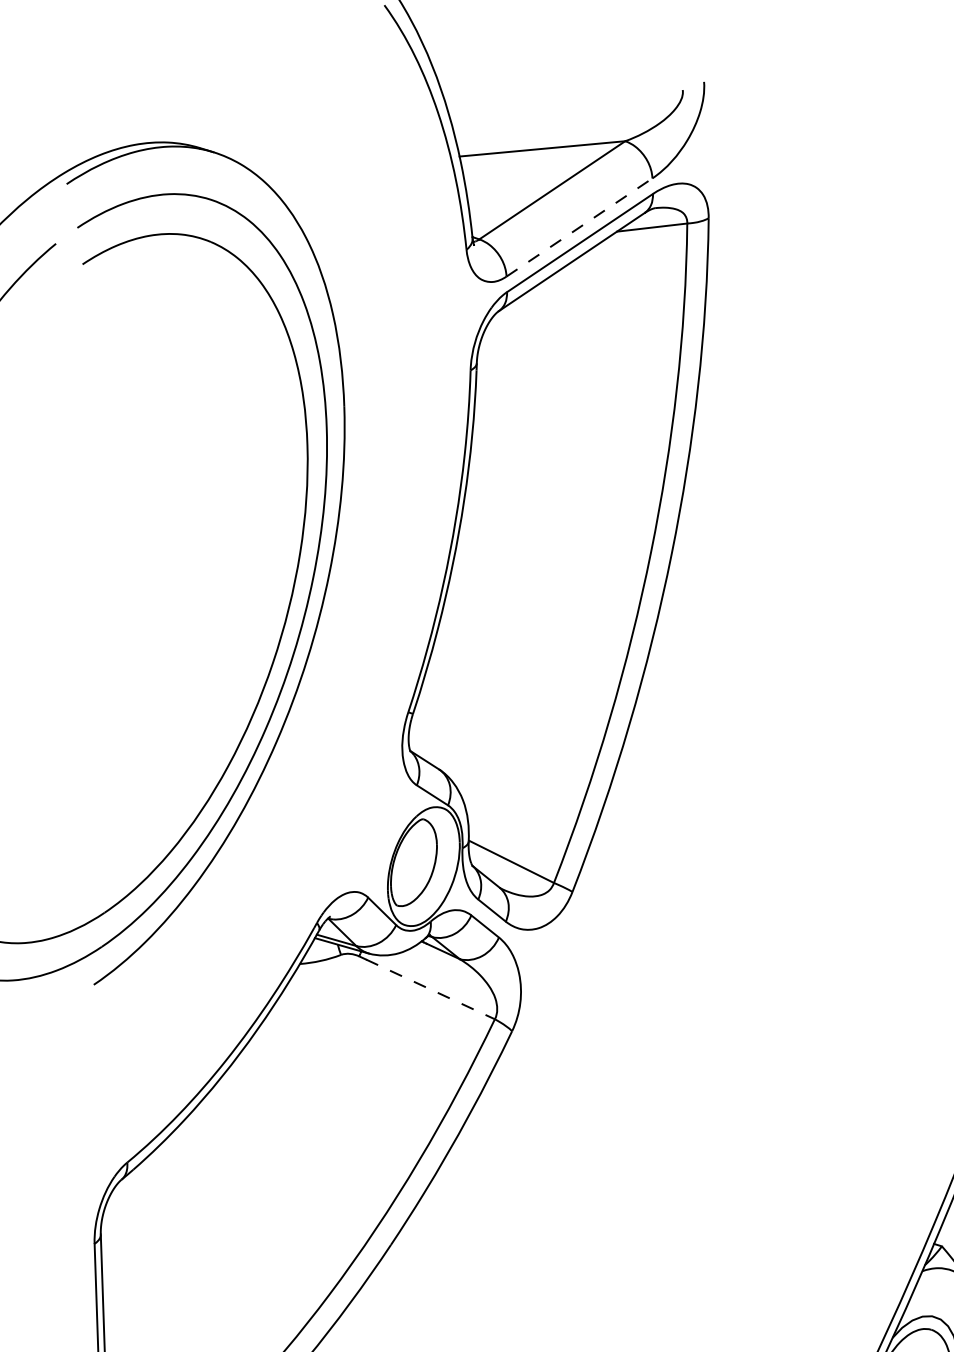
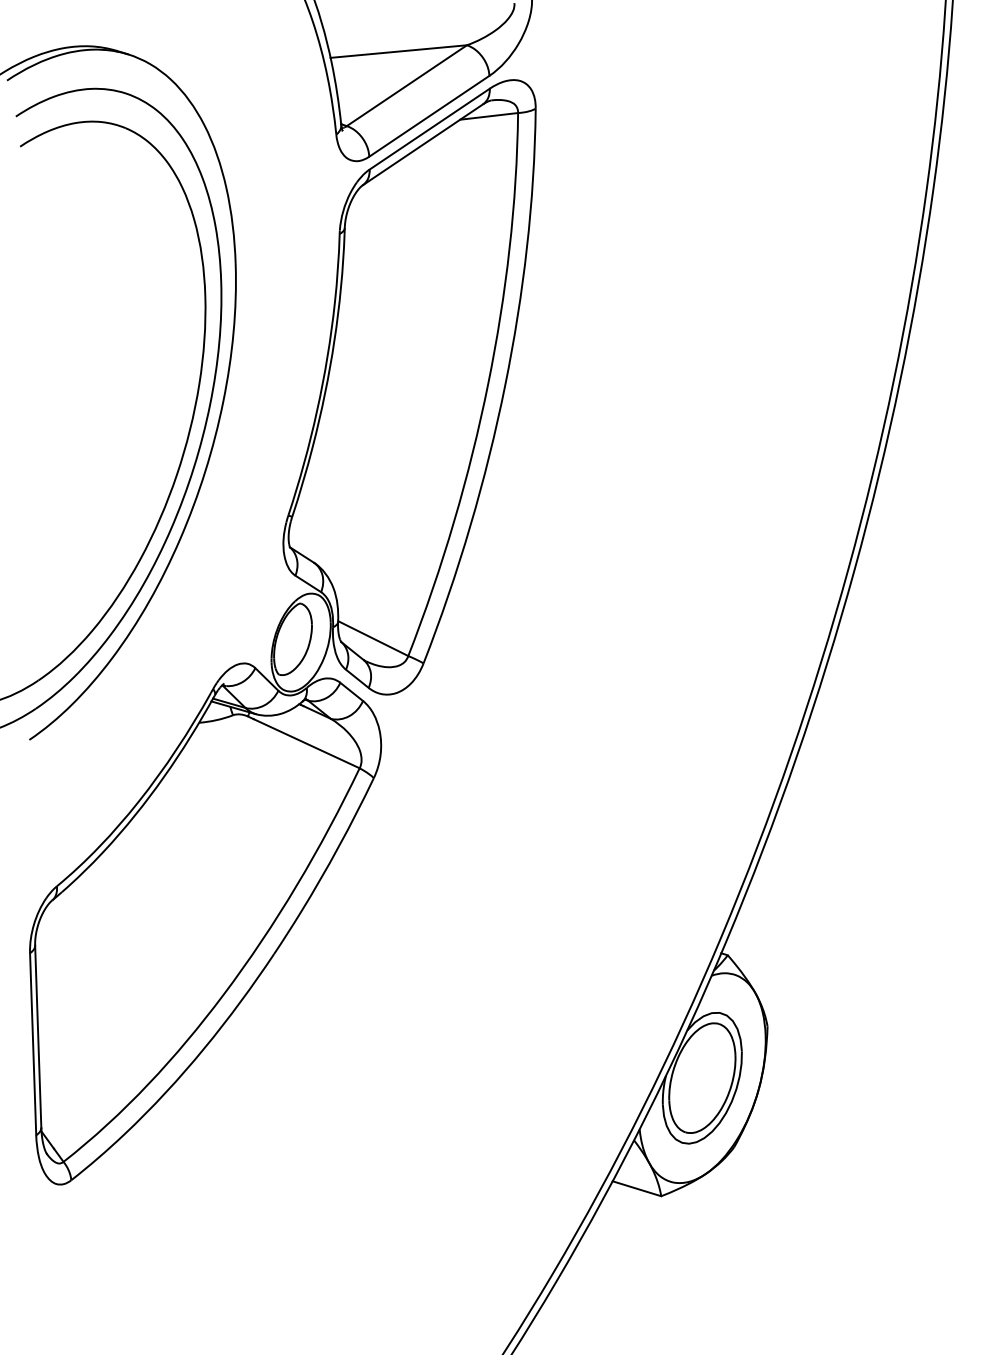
line: (579, 227) -> (429, 116), dashed -> solid
line: (431, 989) -> (307, 743), dashed -> solid

